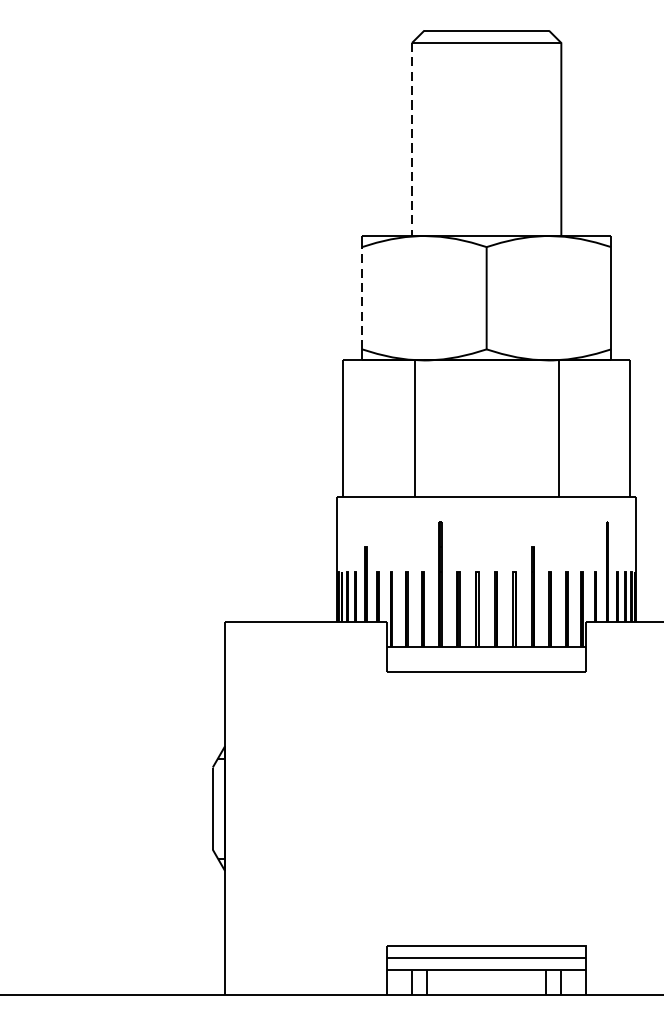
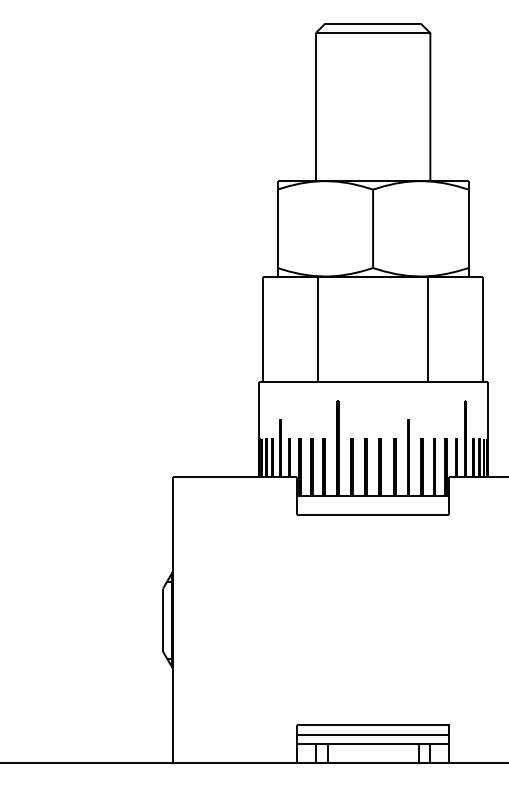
line: (411, 139) -> (315, 107), dashed -> solid
line: (361, 297) -> (277, 228), dashed -> solid

